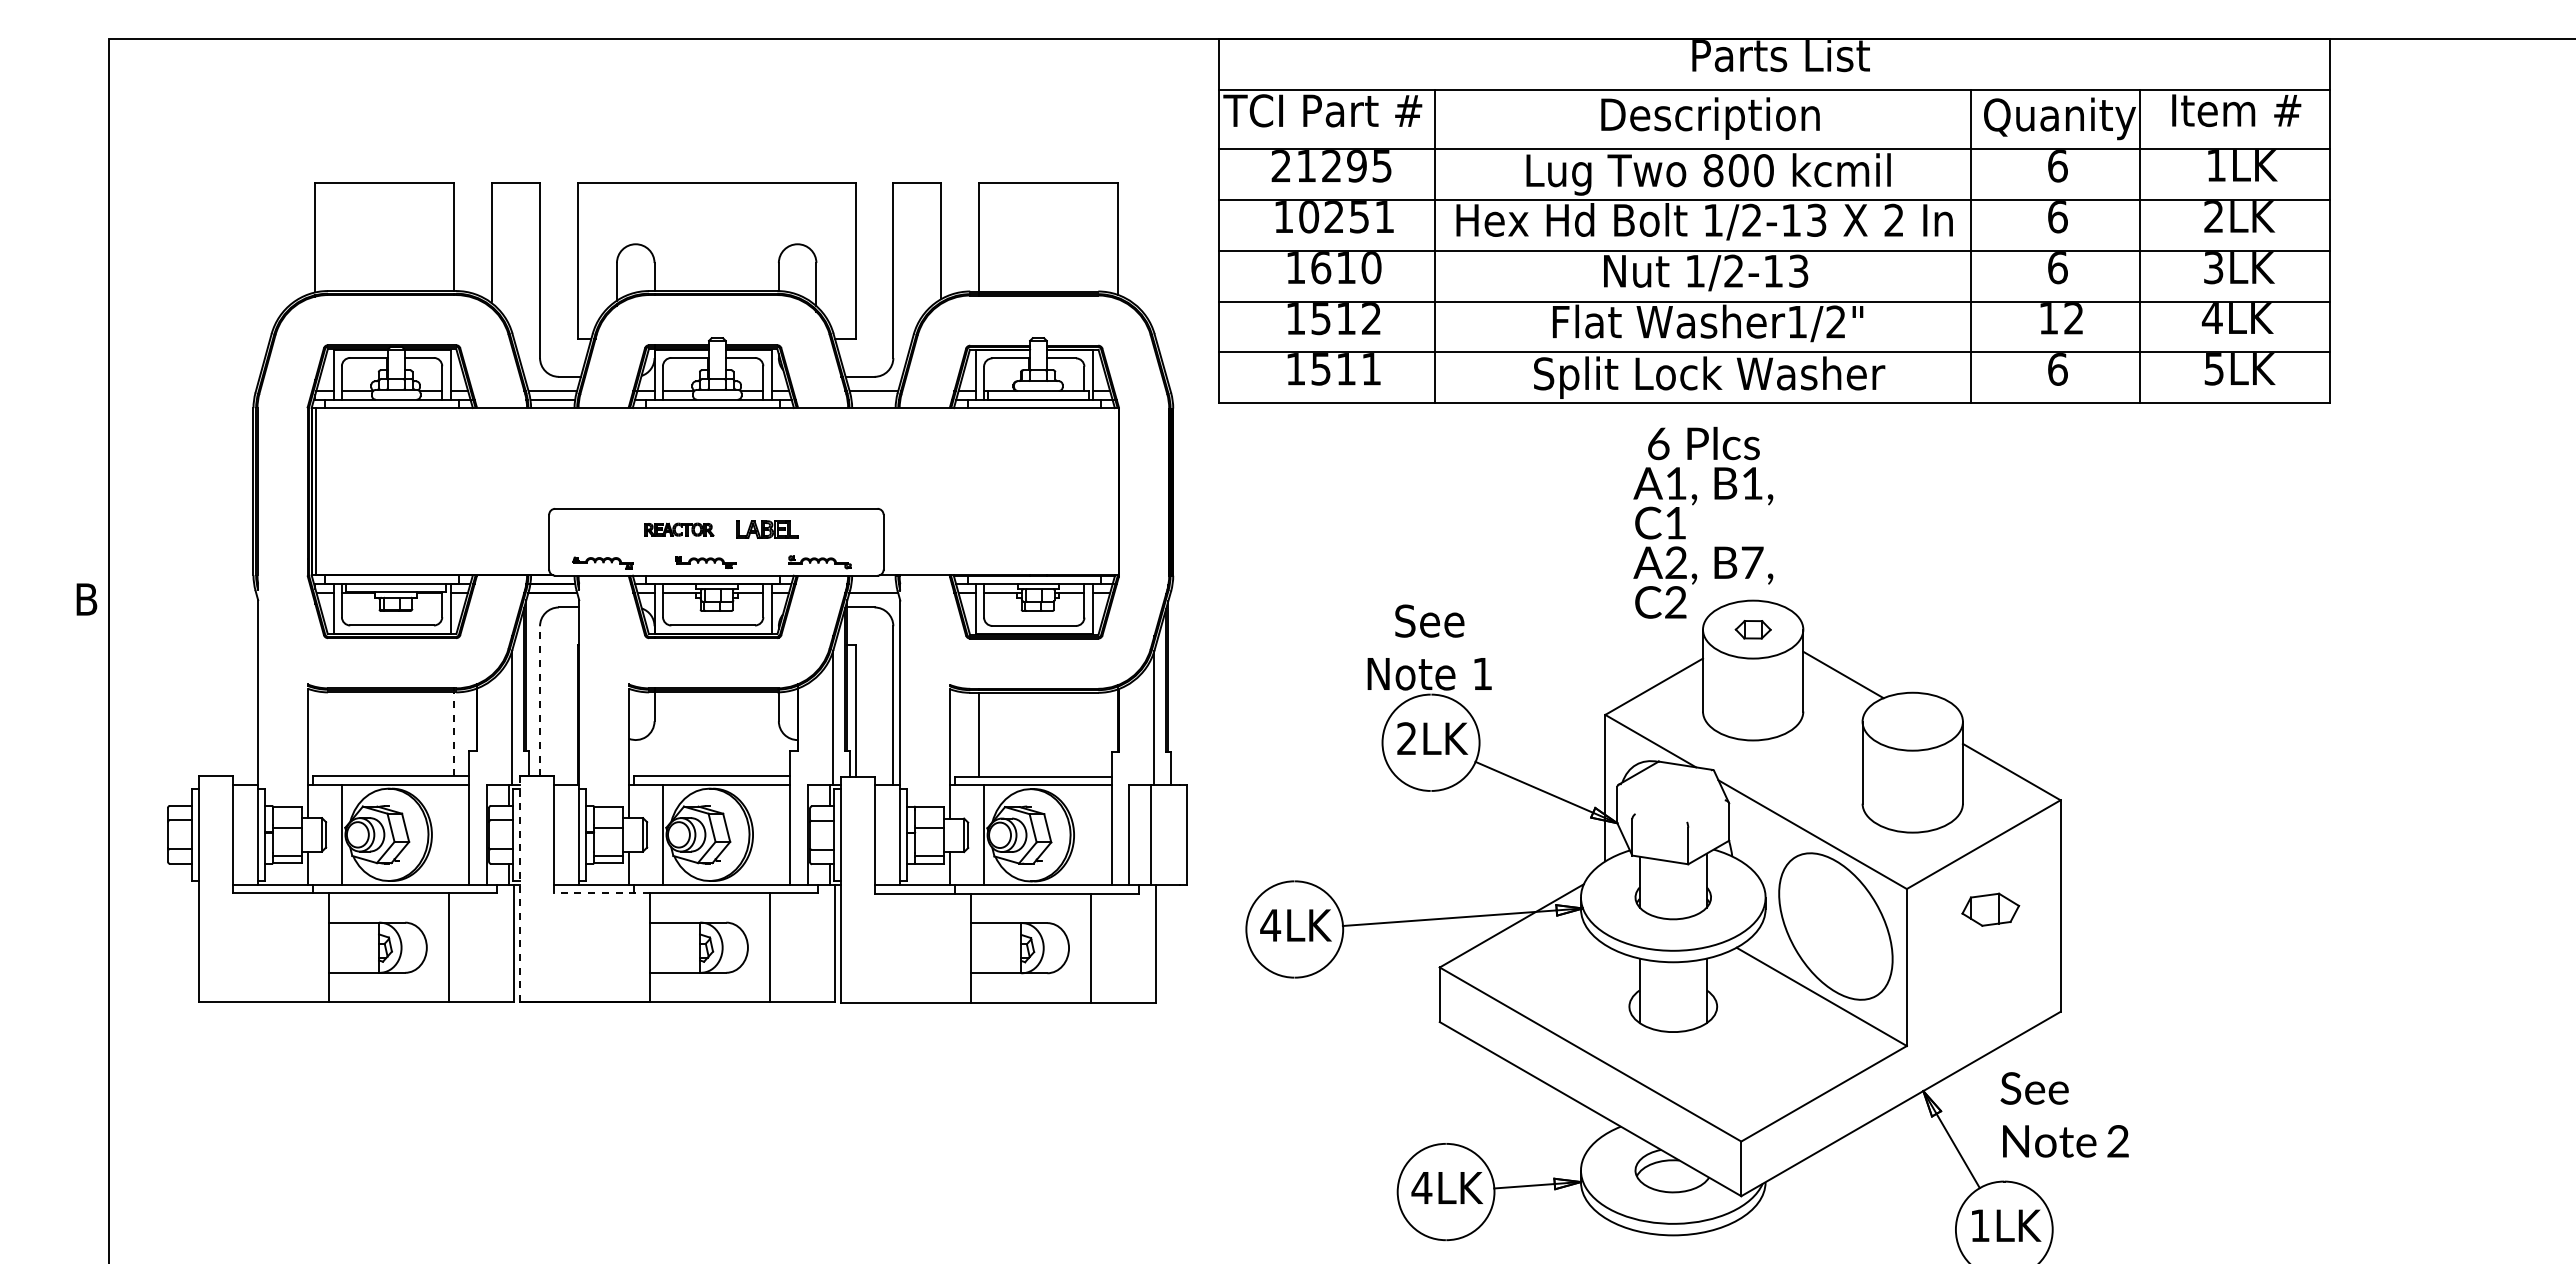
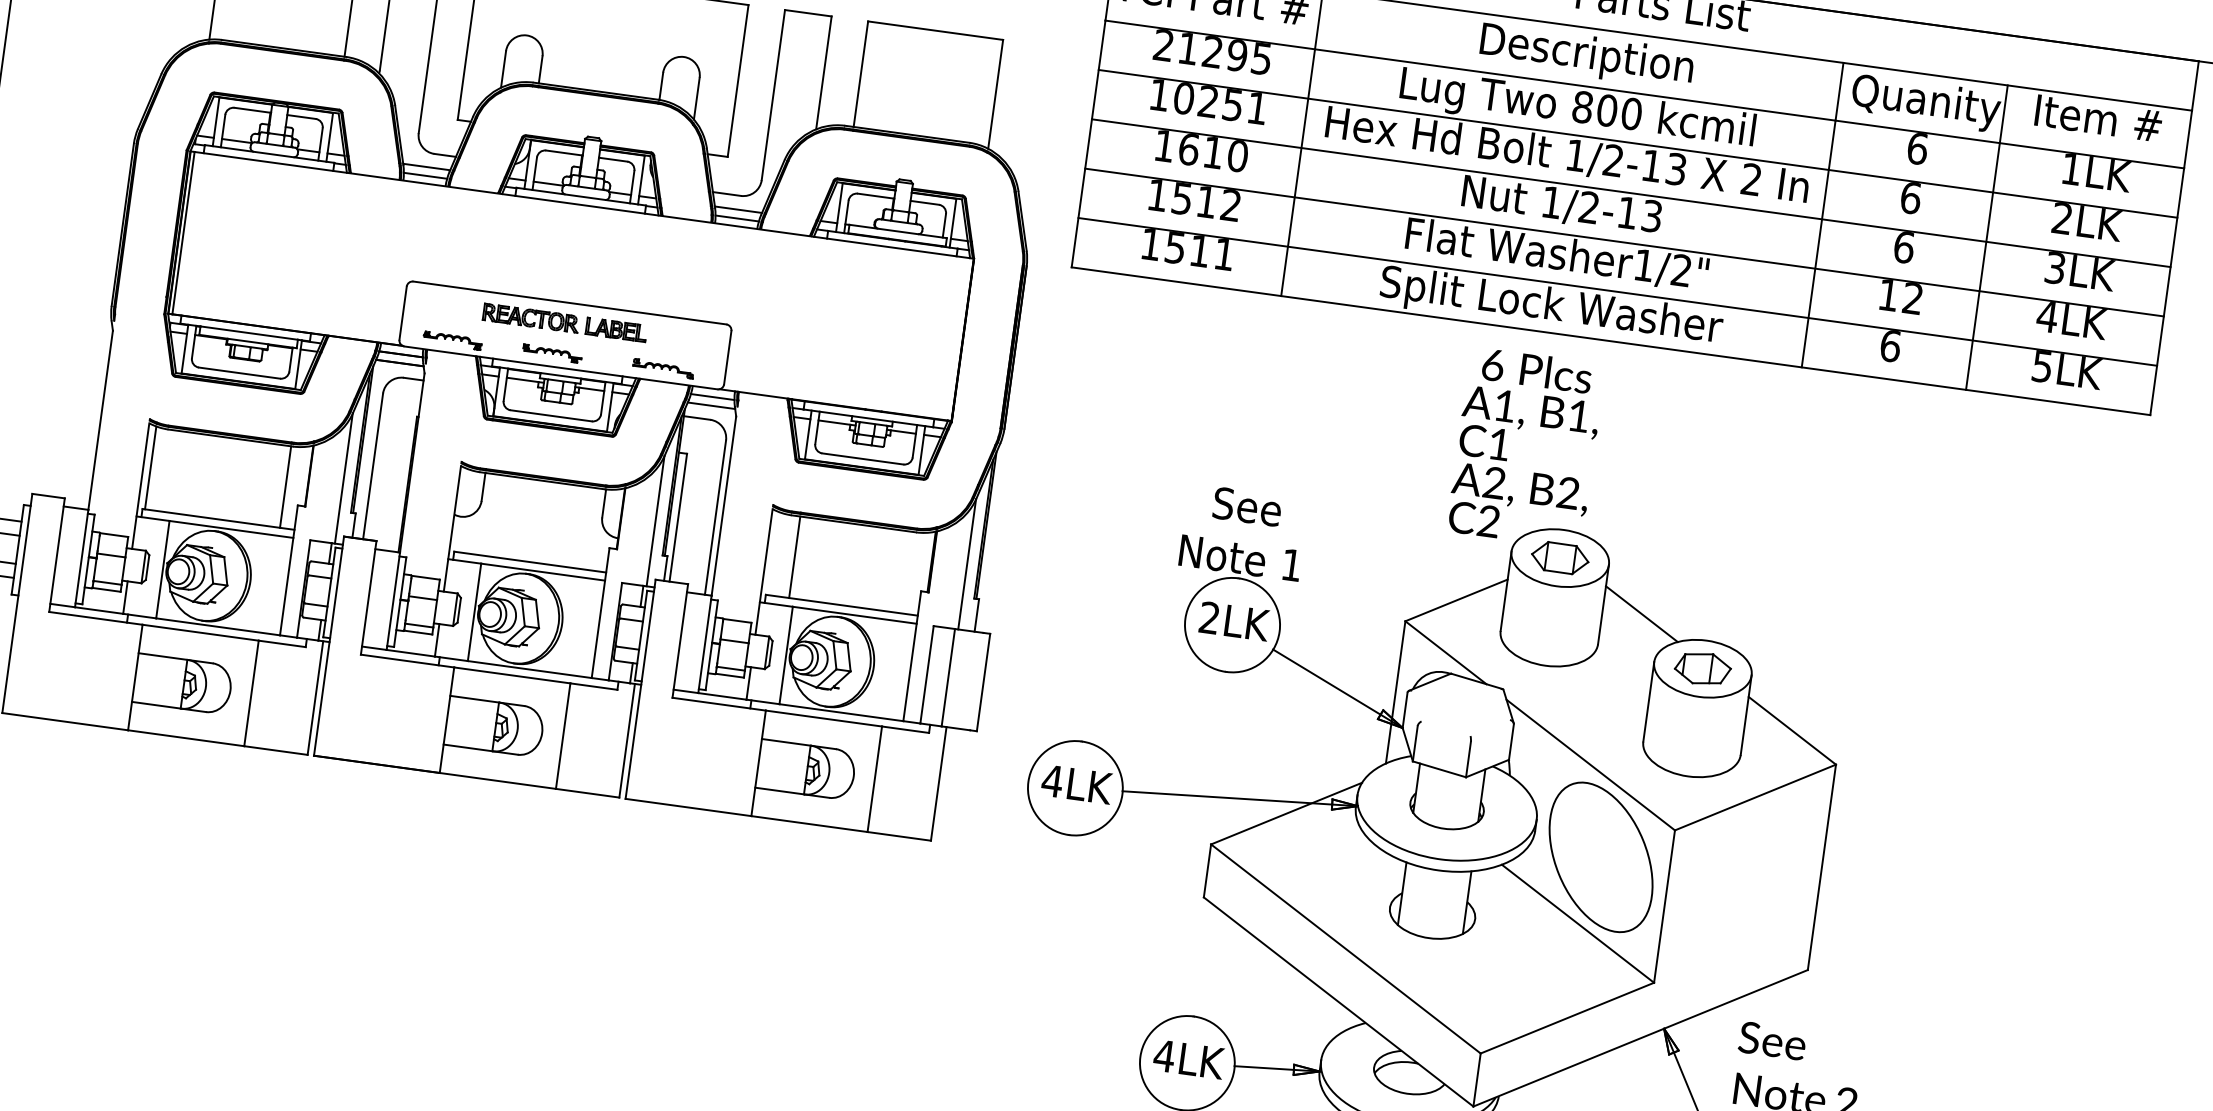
line: (873, 400) -> (736, 218), added
part: (679, 529) -> (531, 318), size x1.43
text: (1752, 562) -> (1568, 492), B7, -> B2,
line: (873, 584) -> (712, 397), added
part: (1753, 629) -> (1560, 558), size x1.67
line: (540, 700) -> (373, 465), dashed -> solid
line: (315, 733) -> (150, 467), added
line: (454, 734) -> (285, 487), dashed -> solid
line: (520, 889) -> (329, 646), dashed -> solid
line: (601, 893) -> (407, 661), dashed -> solid
part: (1990, 909) -> (1702, 668), moved

